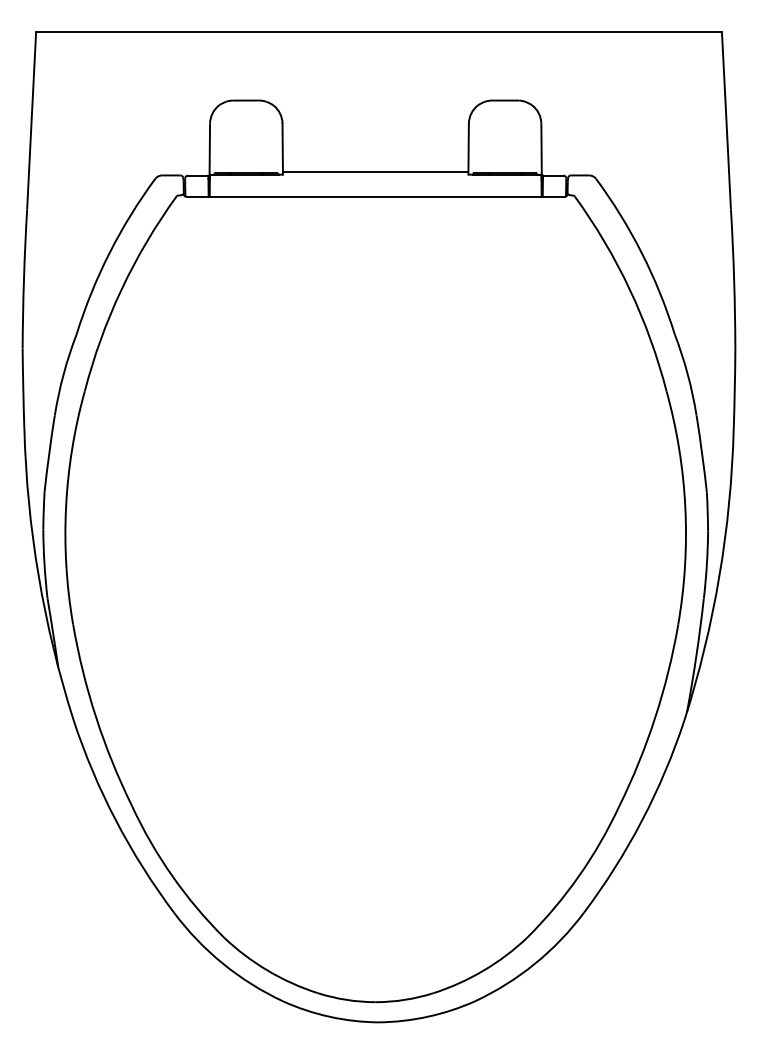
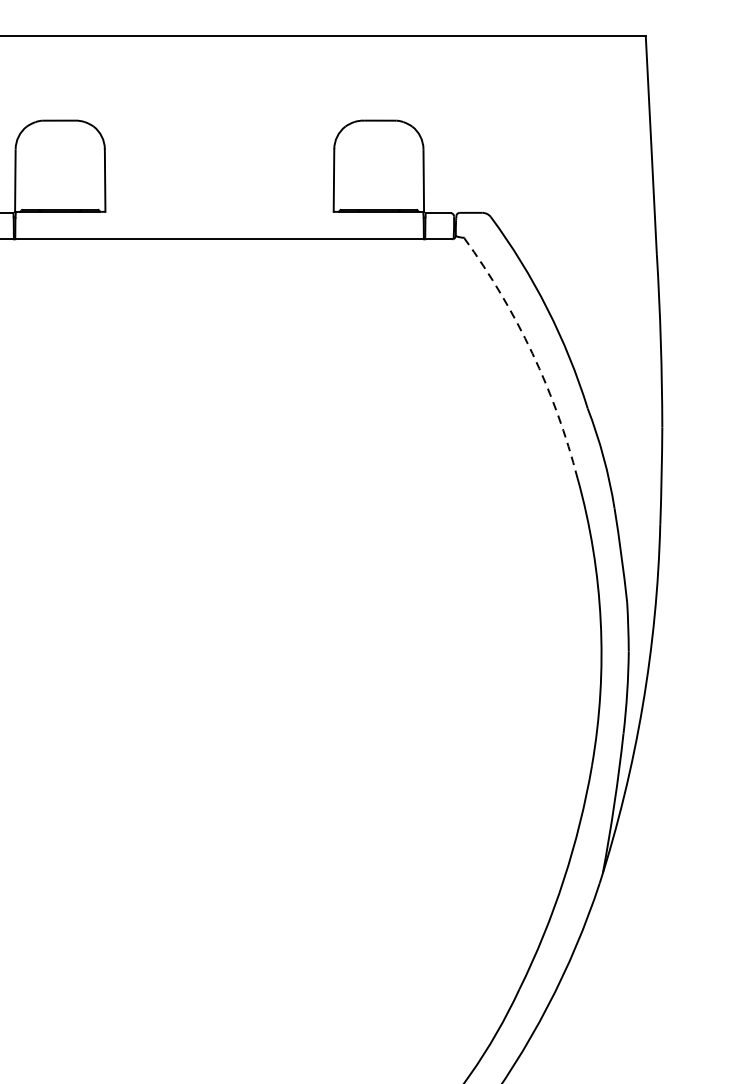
line: (375, 172) -> (219, 209), removed
arc: (629, 289) -> (532, 353), solid -> dashed

